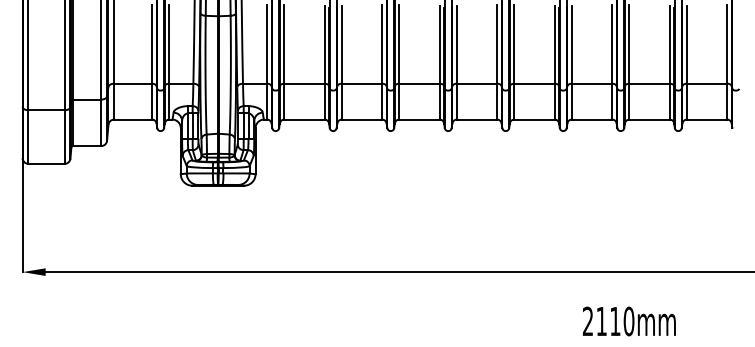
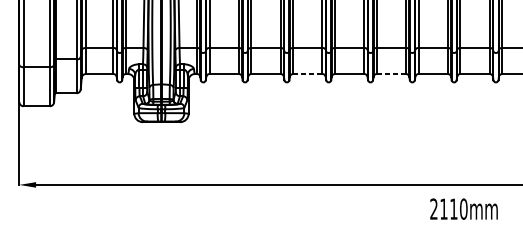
line: (419, 119) -> (307, 73), solid -> dashed
line: (535, 119) -> (392, 73), solid -> dashed
text: (629, 321) -> (464, 209), moved

